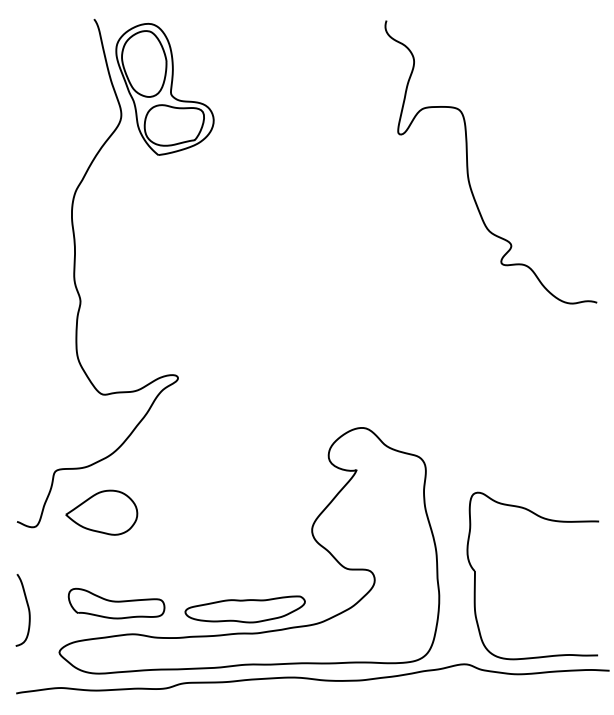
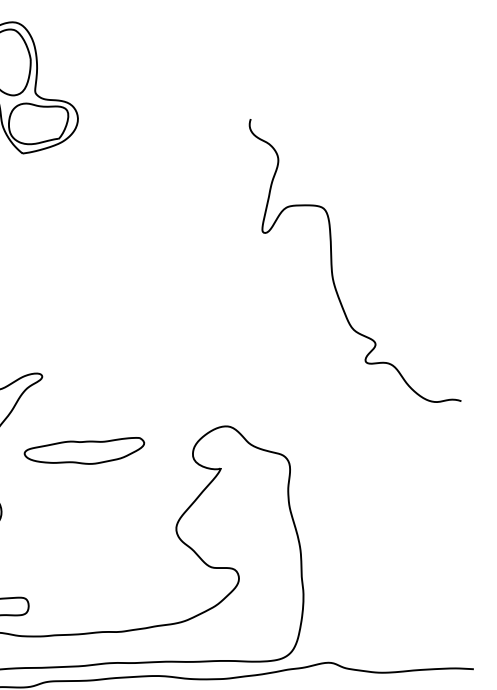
curve: (468, 163) -> (332, 261), moved
part: (475, 575) -> (339, 573), removed
part: (244, 609) -> (83, 450), moved

